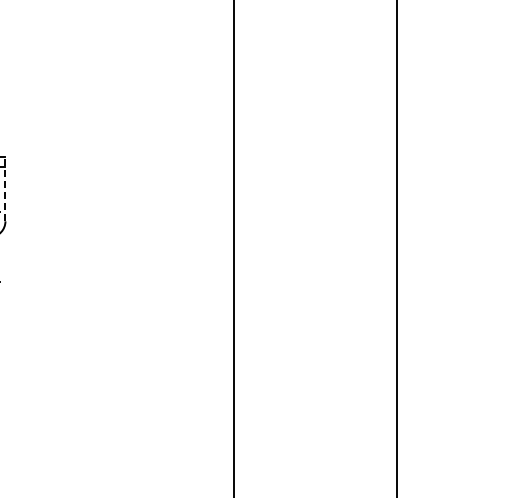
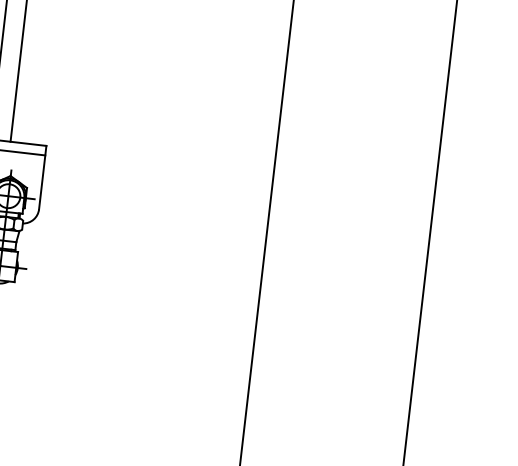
line: (5, 189) -> (42, 177), dashed -> solid

